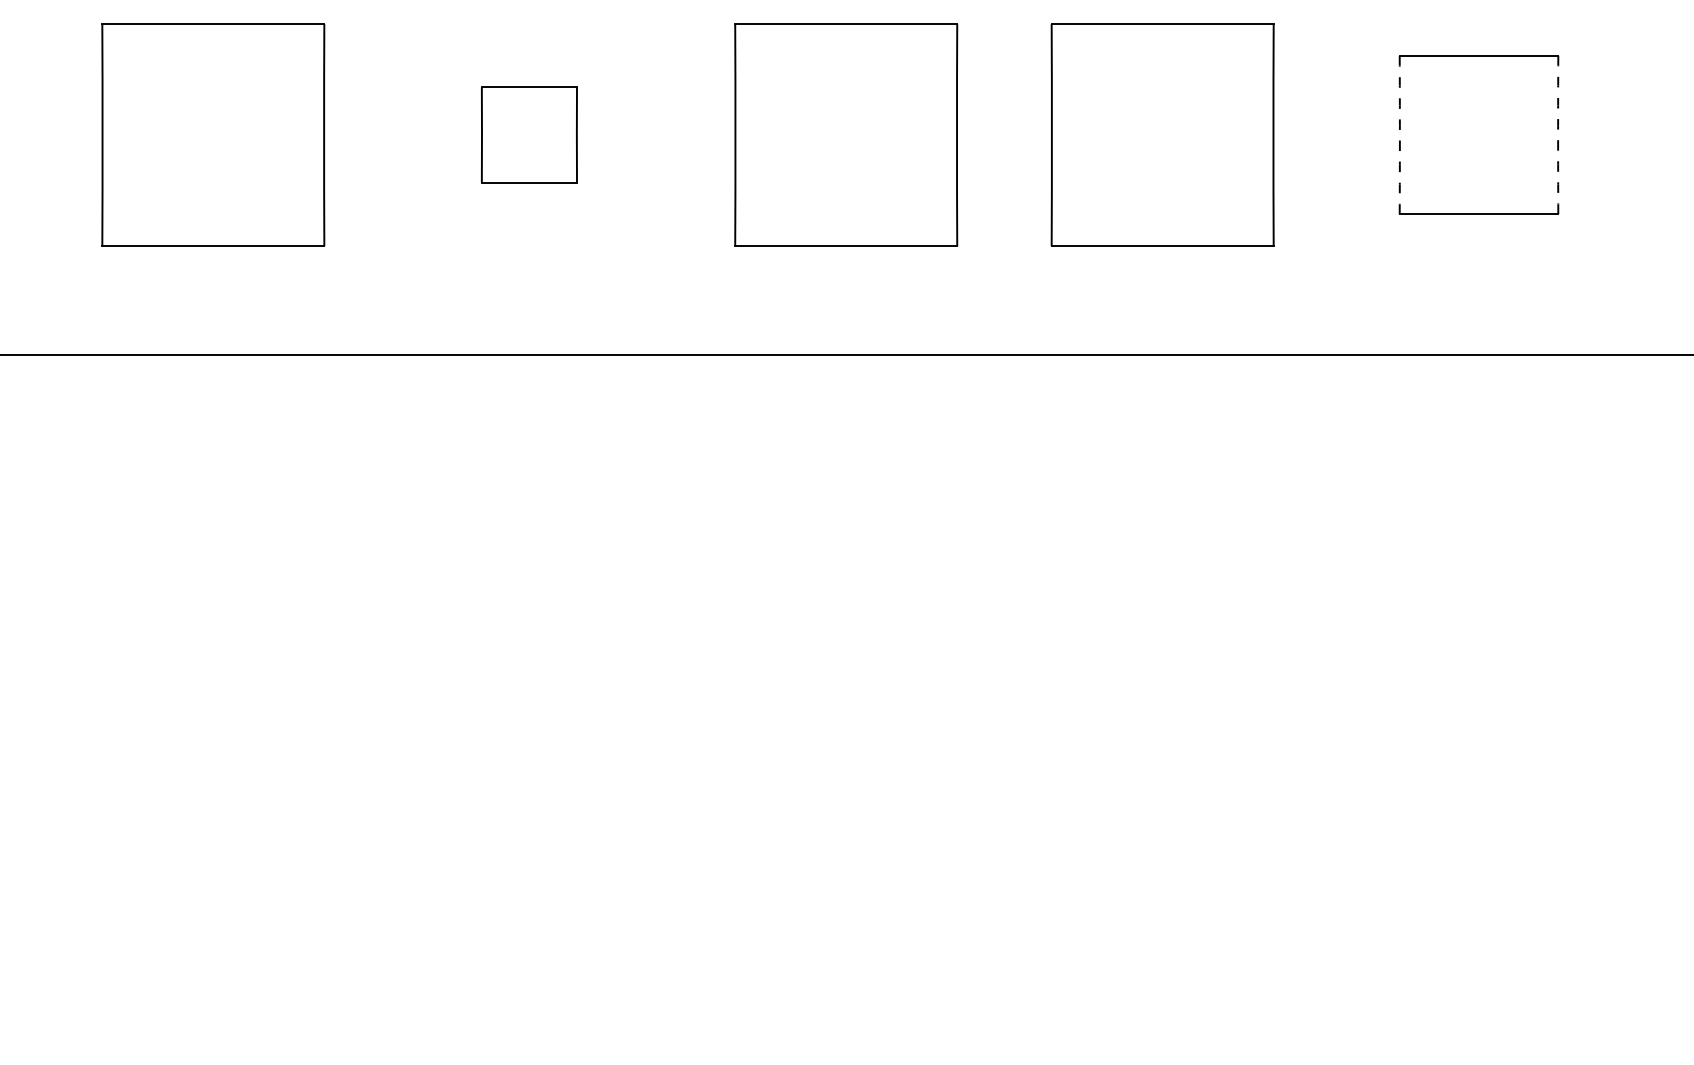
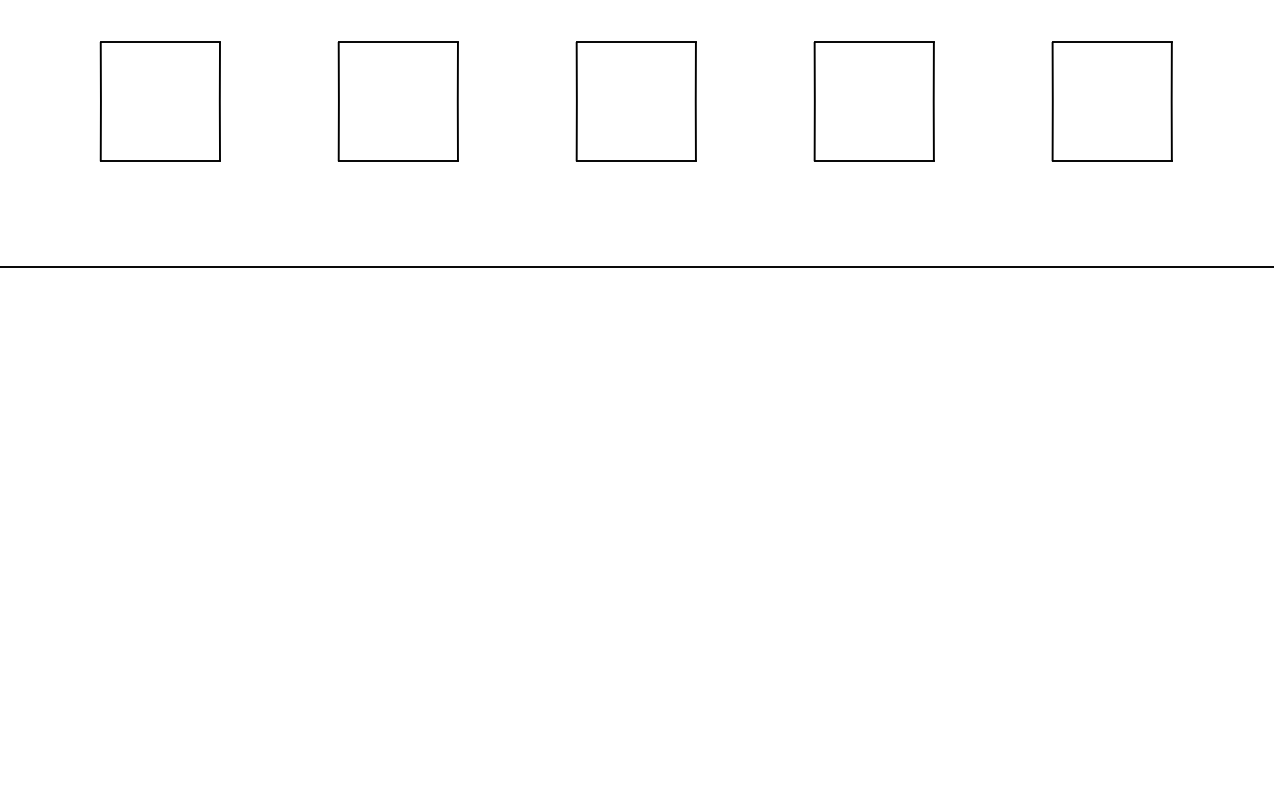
part: (211, 134) -> (159, 101), size x0.71
part: (528, 134) -> (397, 101), size x1.67
part: (845, 134) -> (635, 101), size x0.71
part: (1161, 134) -> (873, 101), size x0.71
arc: (1399, 134) -> (1052, 101), dashed -> solid
arc: (1557, 134) -> (1171, 101), dashed -> solid

